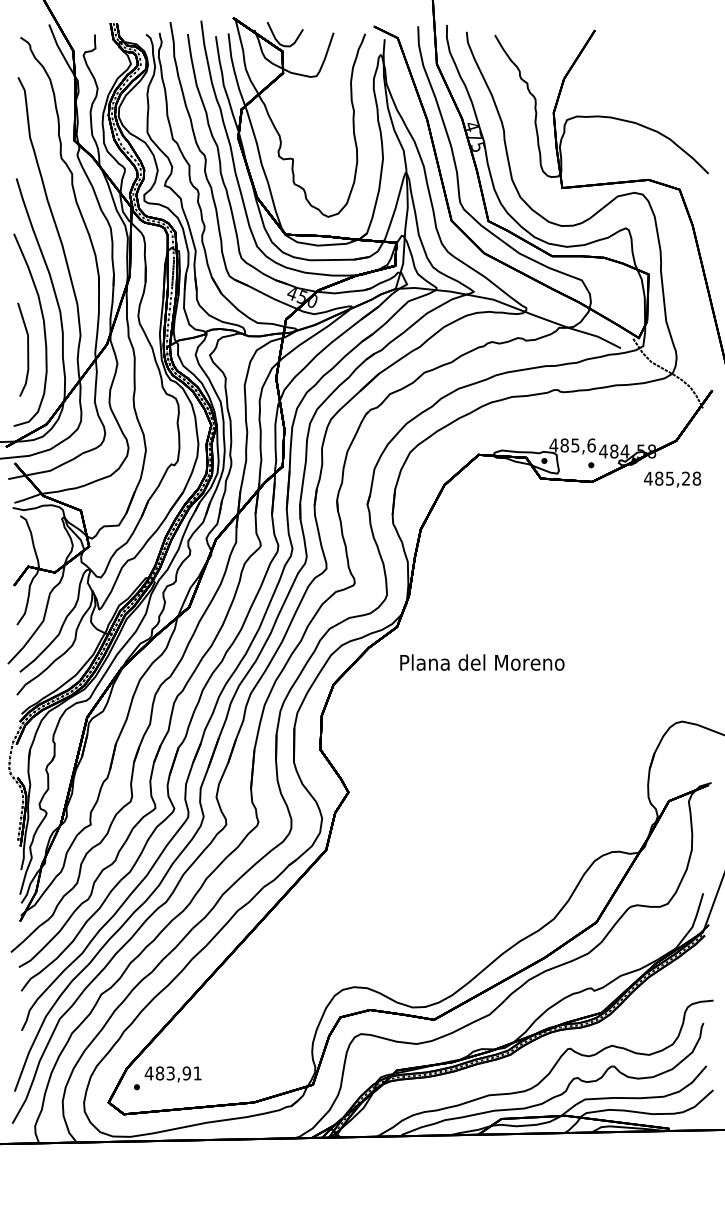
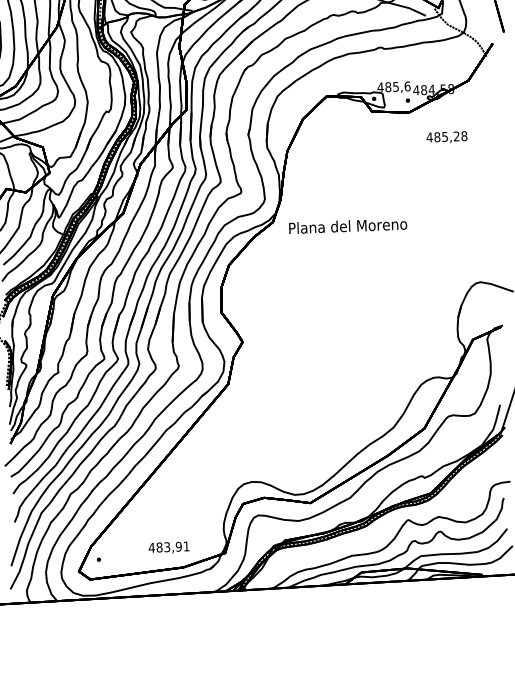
text: (672, 479) -> (446, 137), moved
text: (482, 662) -> (348, 226), moved
text: (172, 1074) -> (168, 547), moved

